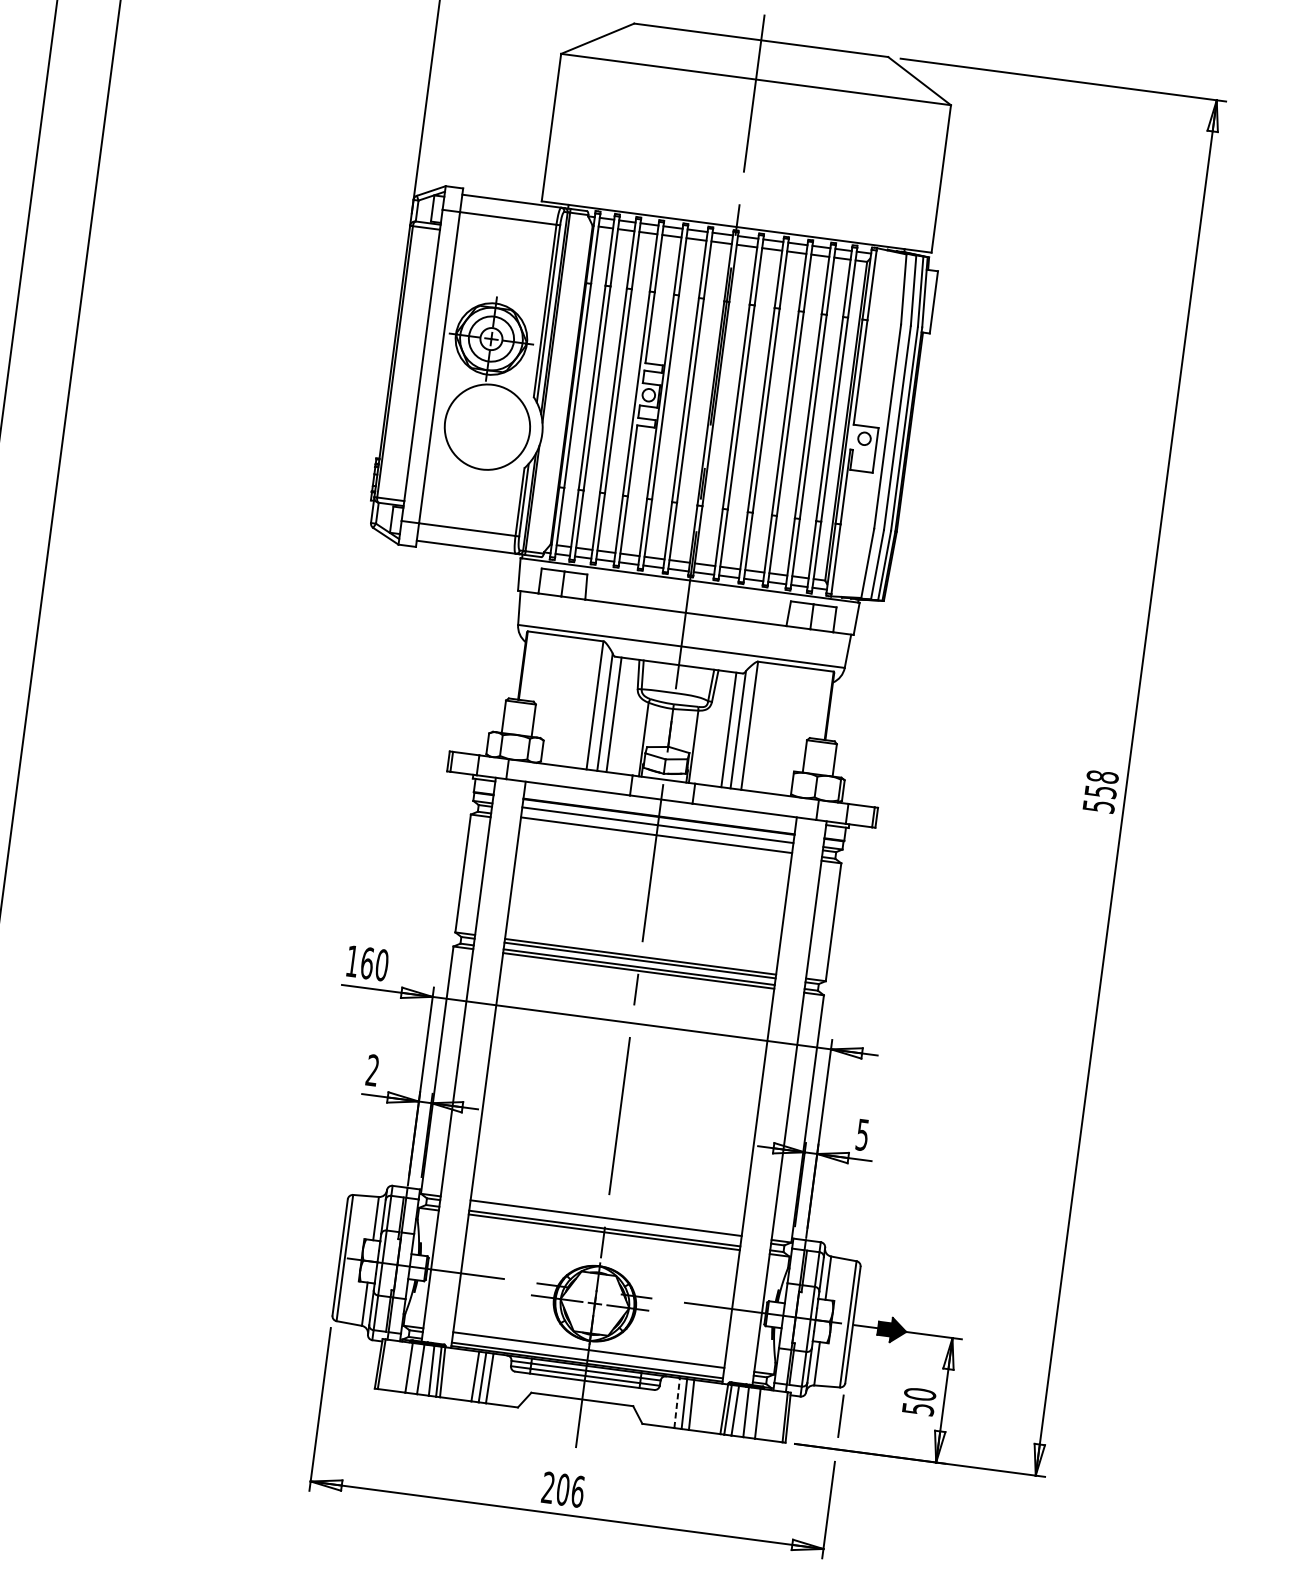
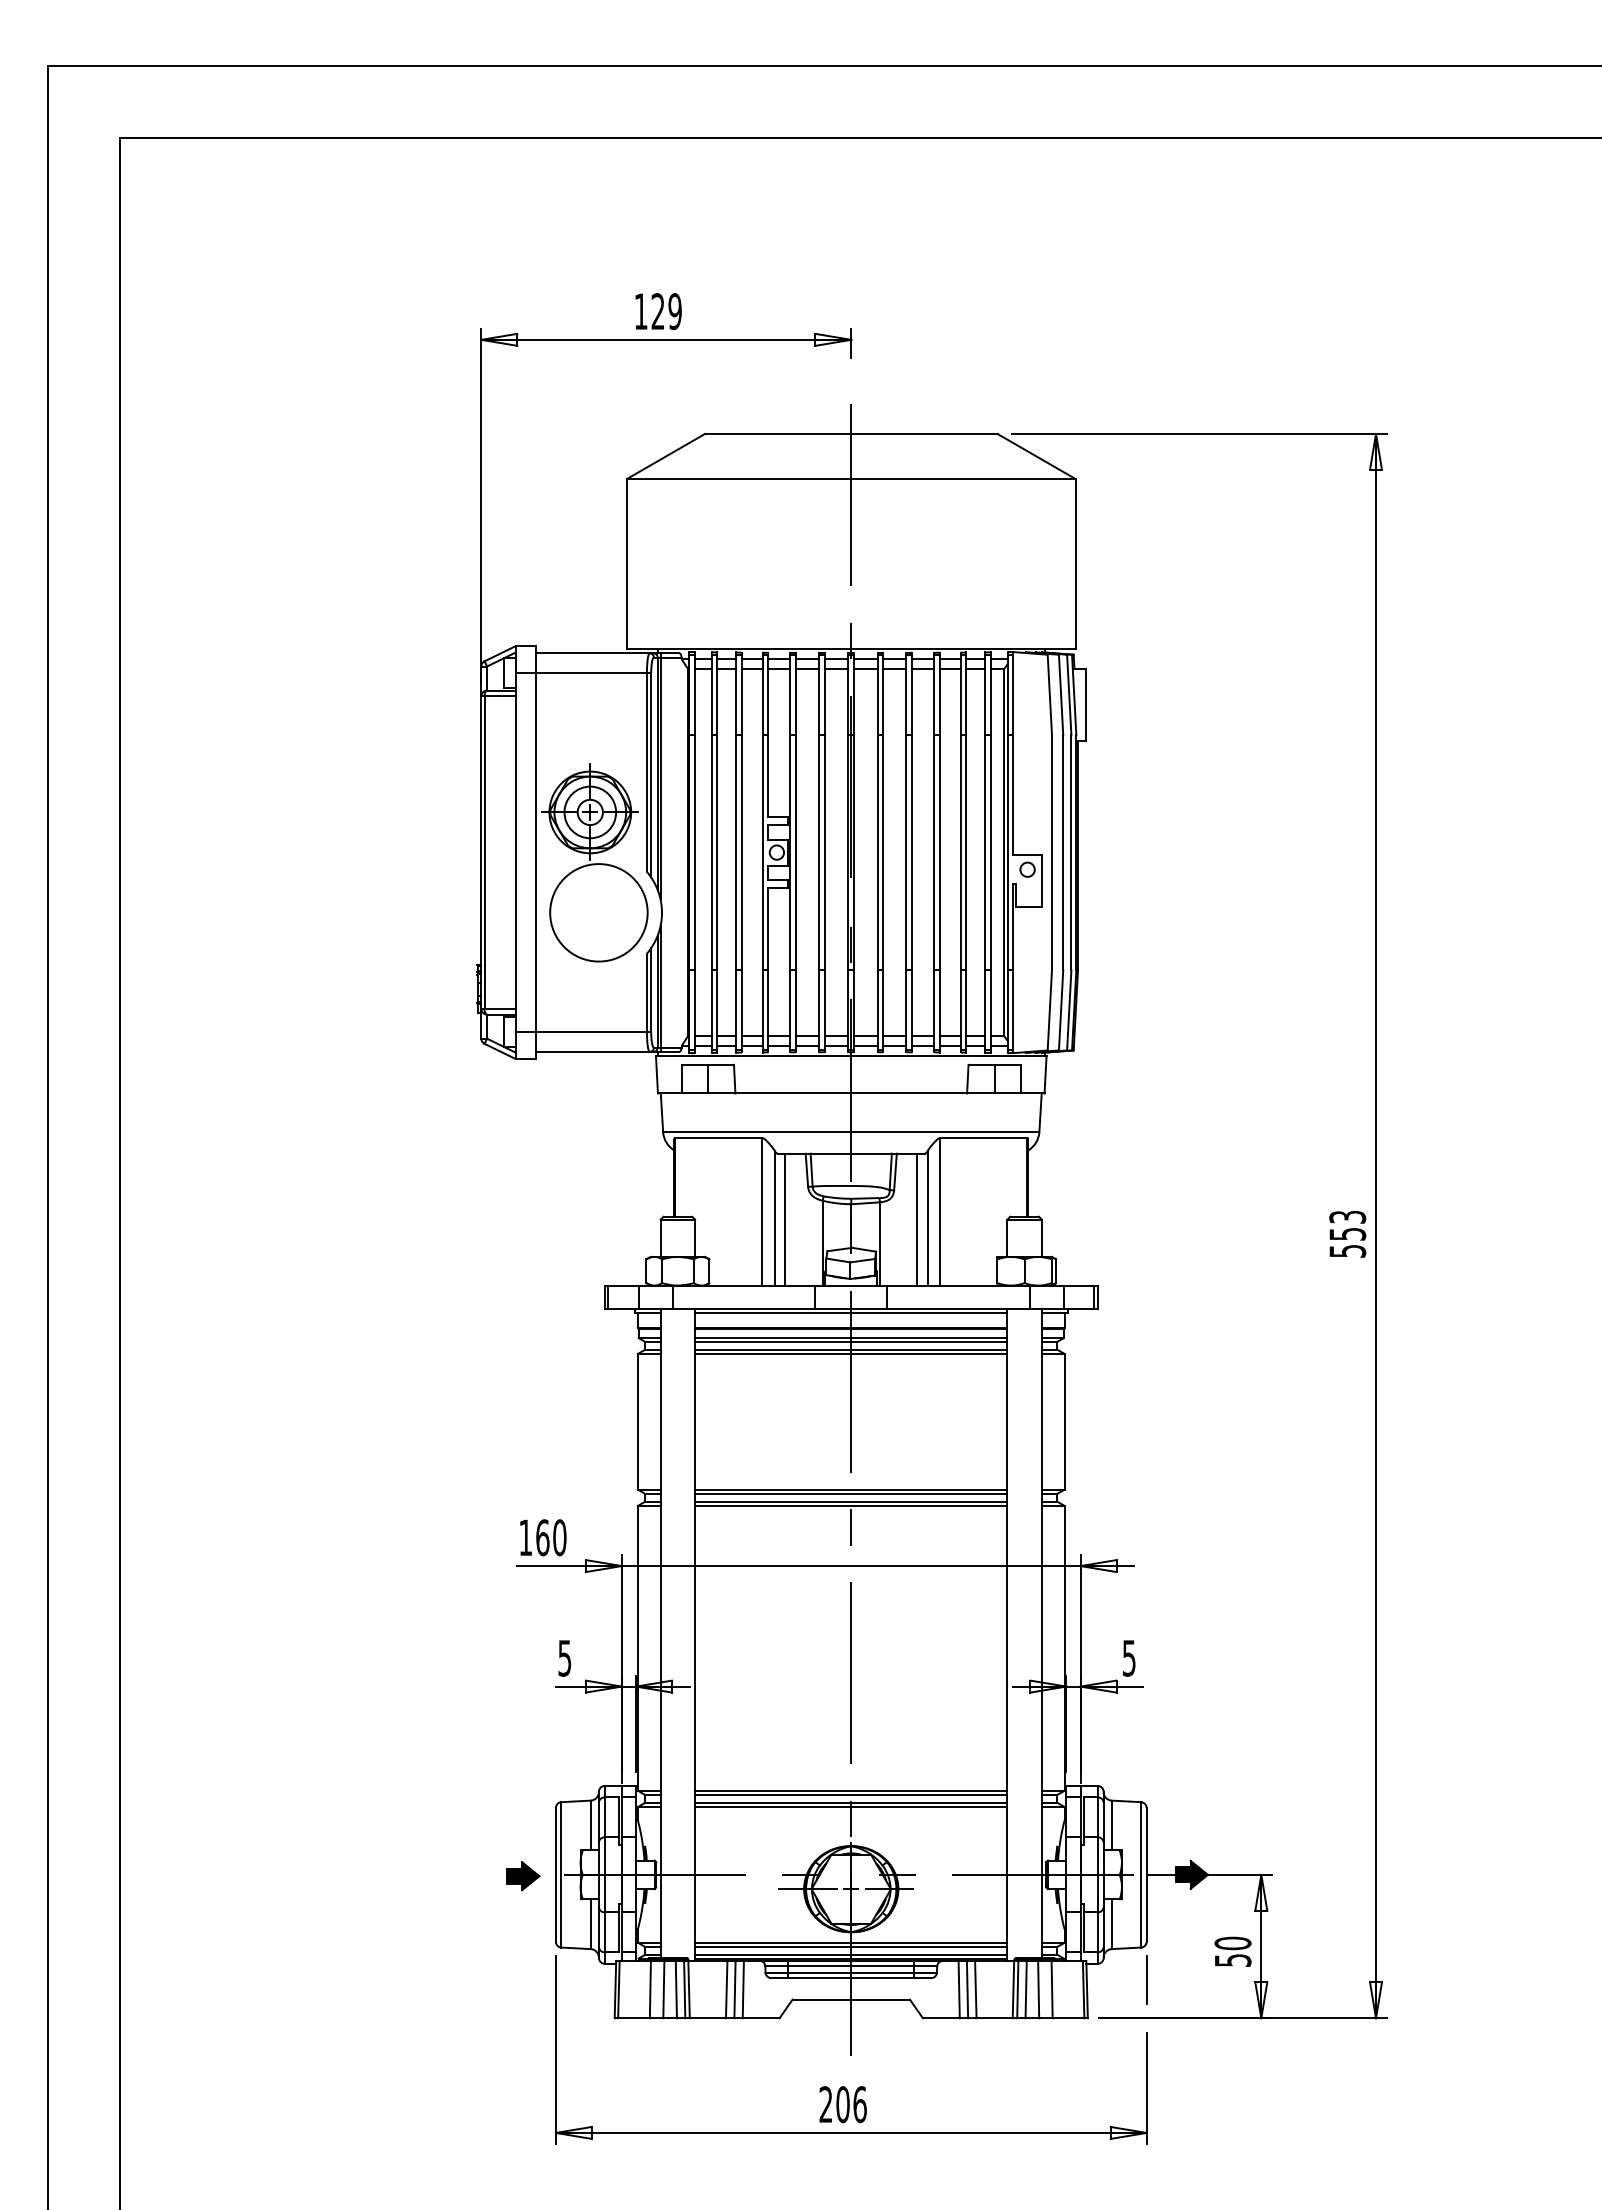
text: (1102, 776) -> (1347, 1216), 558 -> 553
line: (661, 803) -> (851, 1312), added
line: (657, 828) -> (851, 1341), added
line: (656, 838) -> (851, 1353), added
text: (372, 1069) -> (564, 1657), 2 -> 5
line: (605, 1222) -> (851, 1795), added
part: (311, 1255) -> (523, 1876), added
line: (588, 1354) -> (851, 1947), added
line: (677, 1403) -> (959, 1989), dashed -> solid

